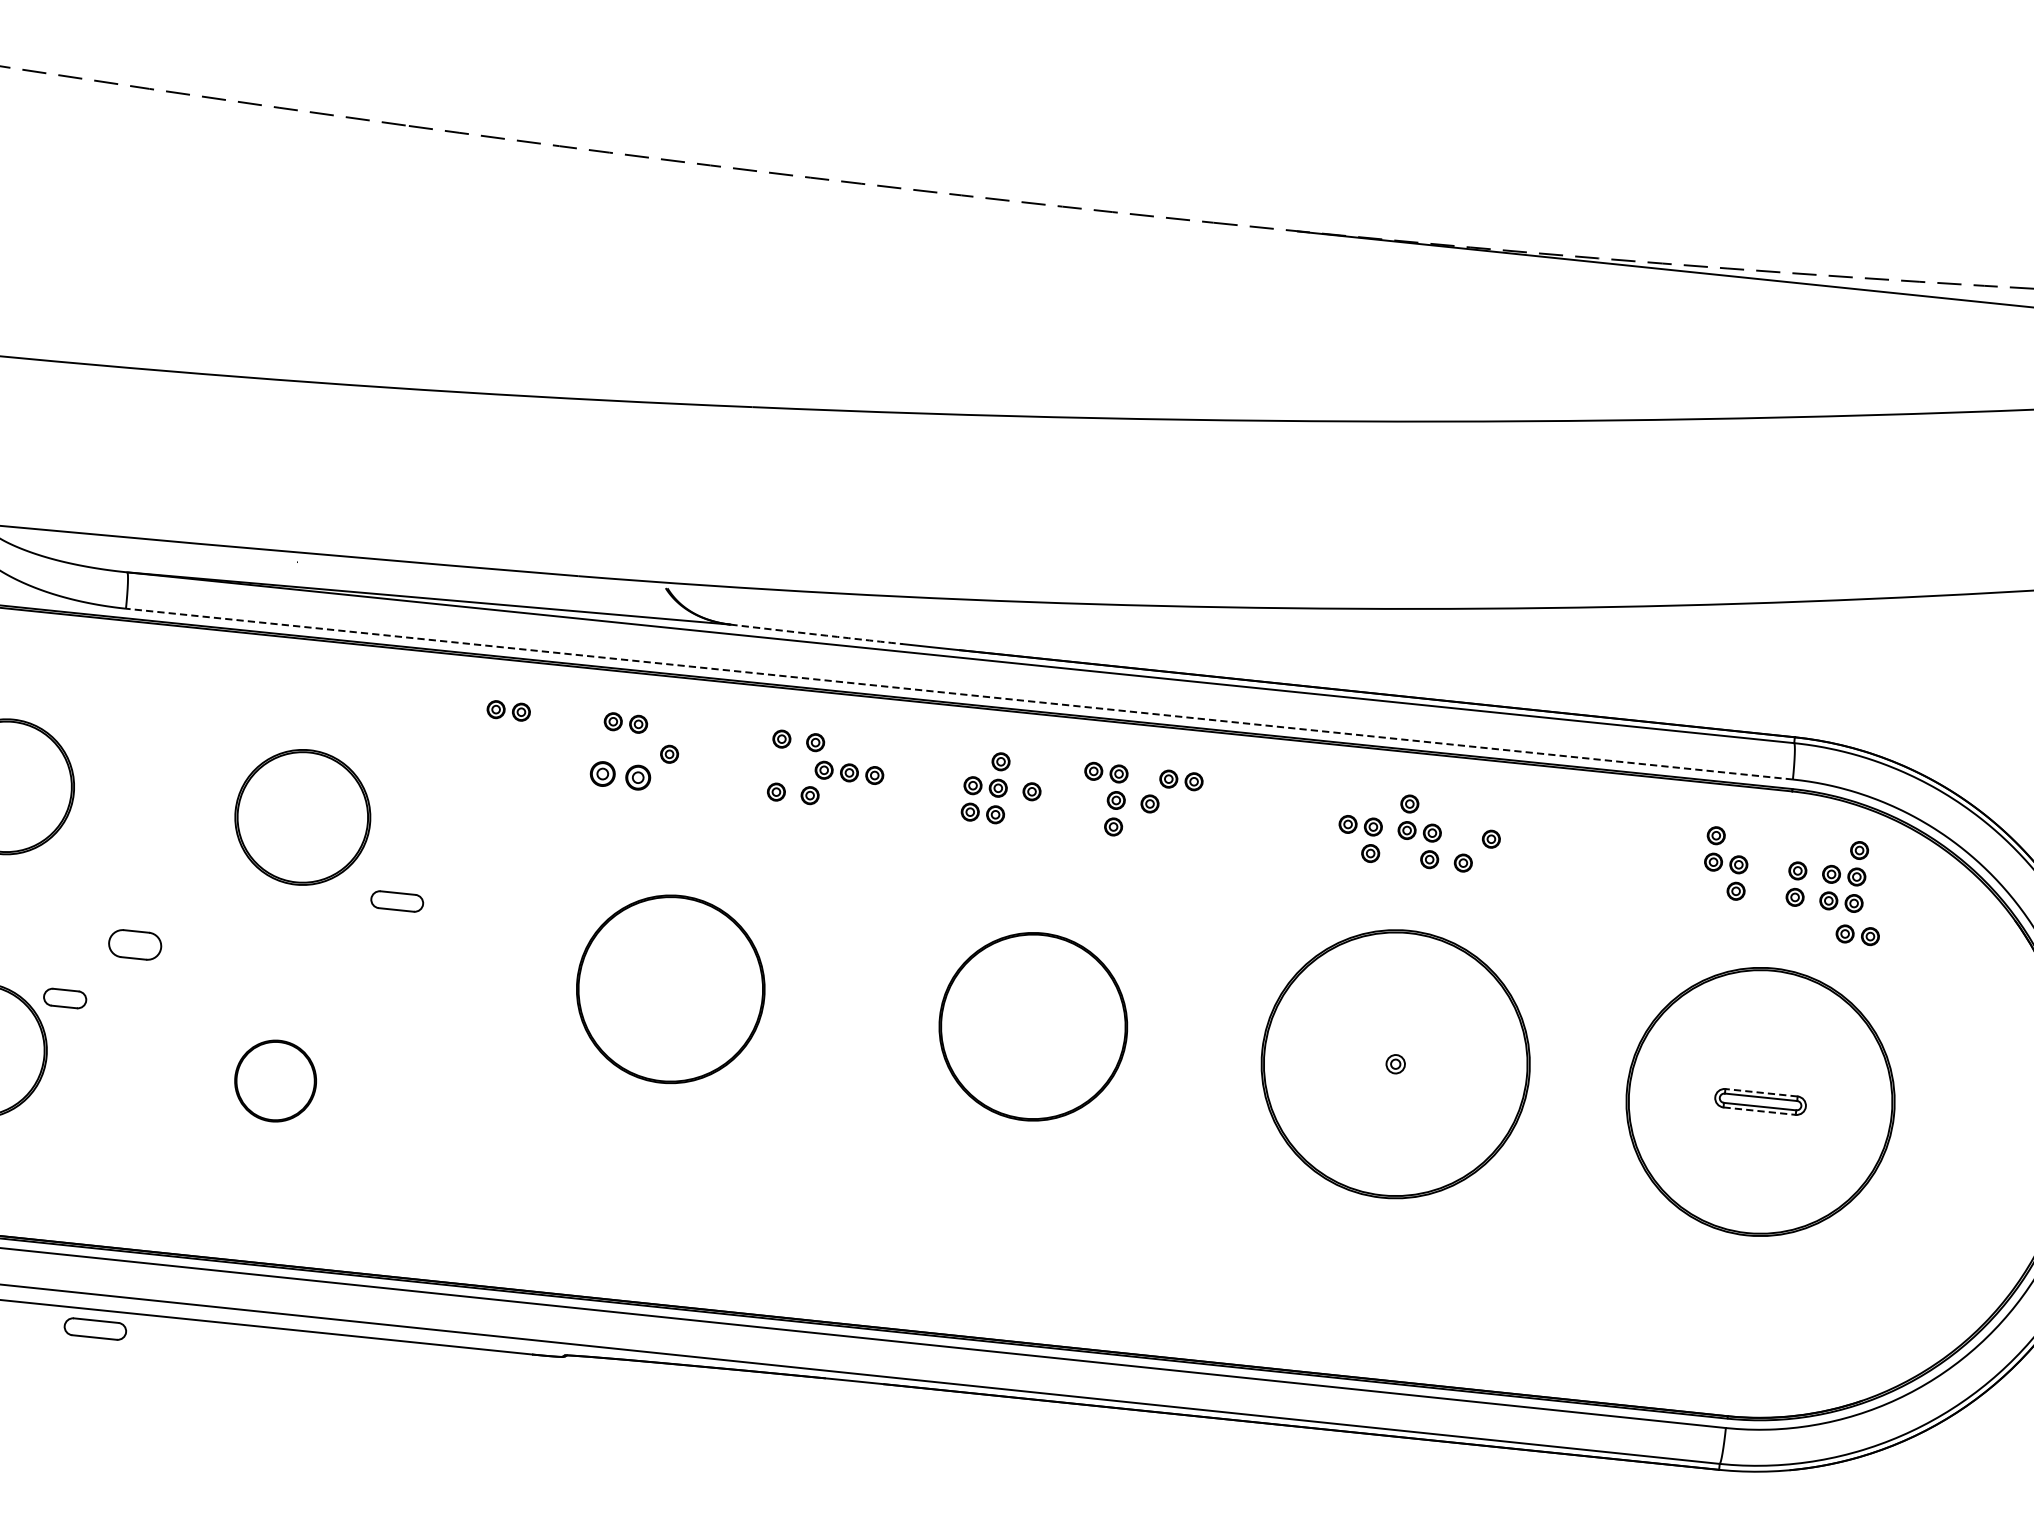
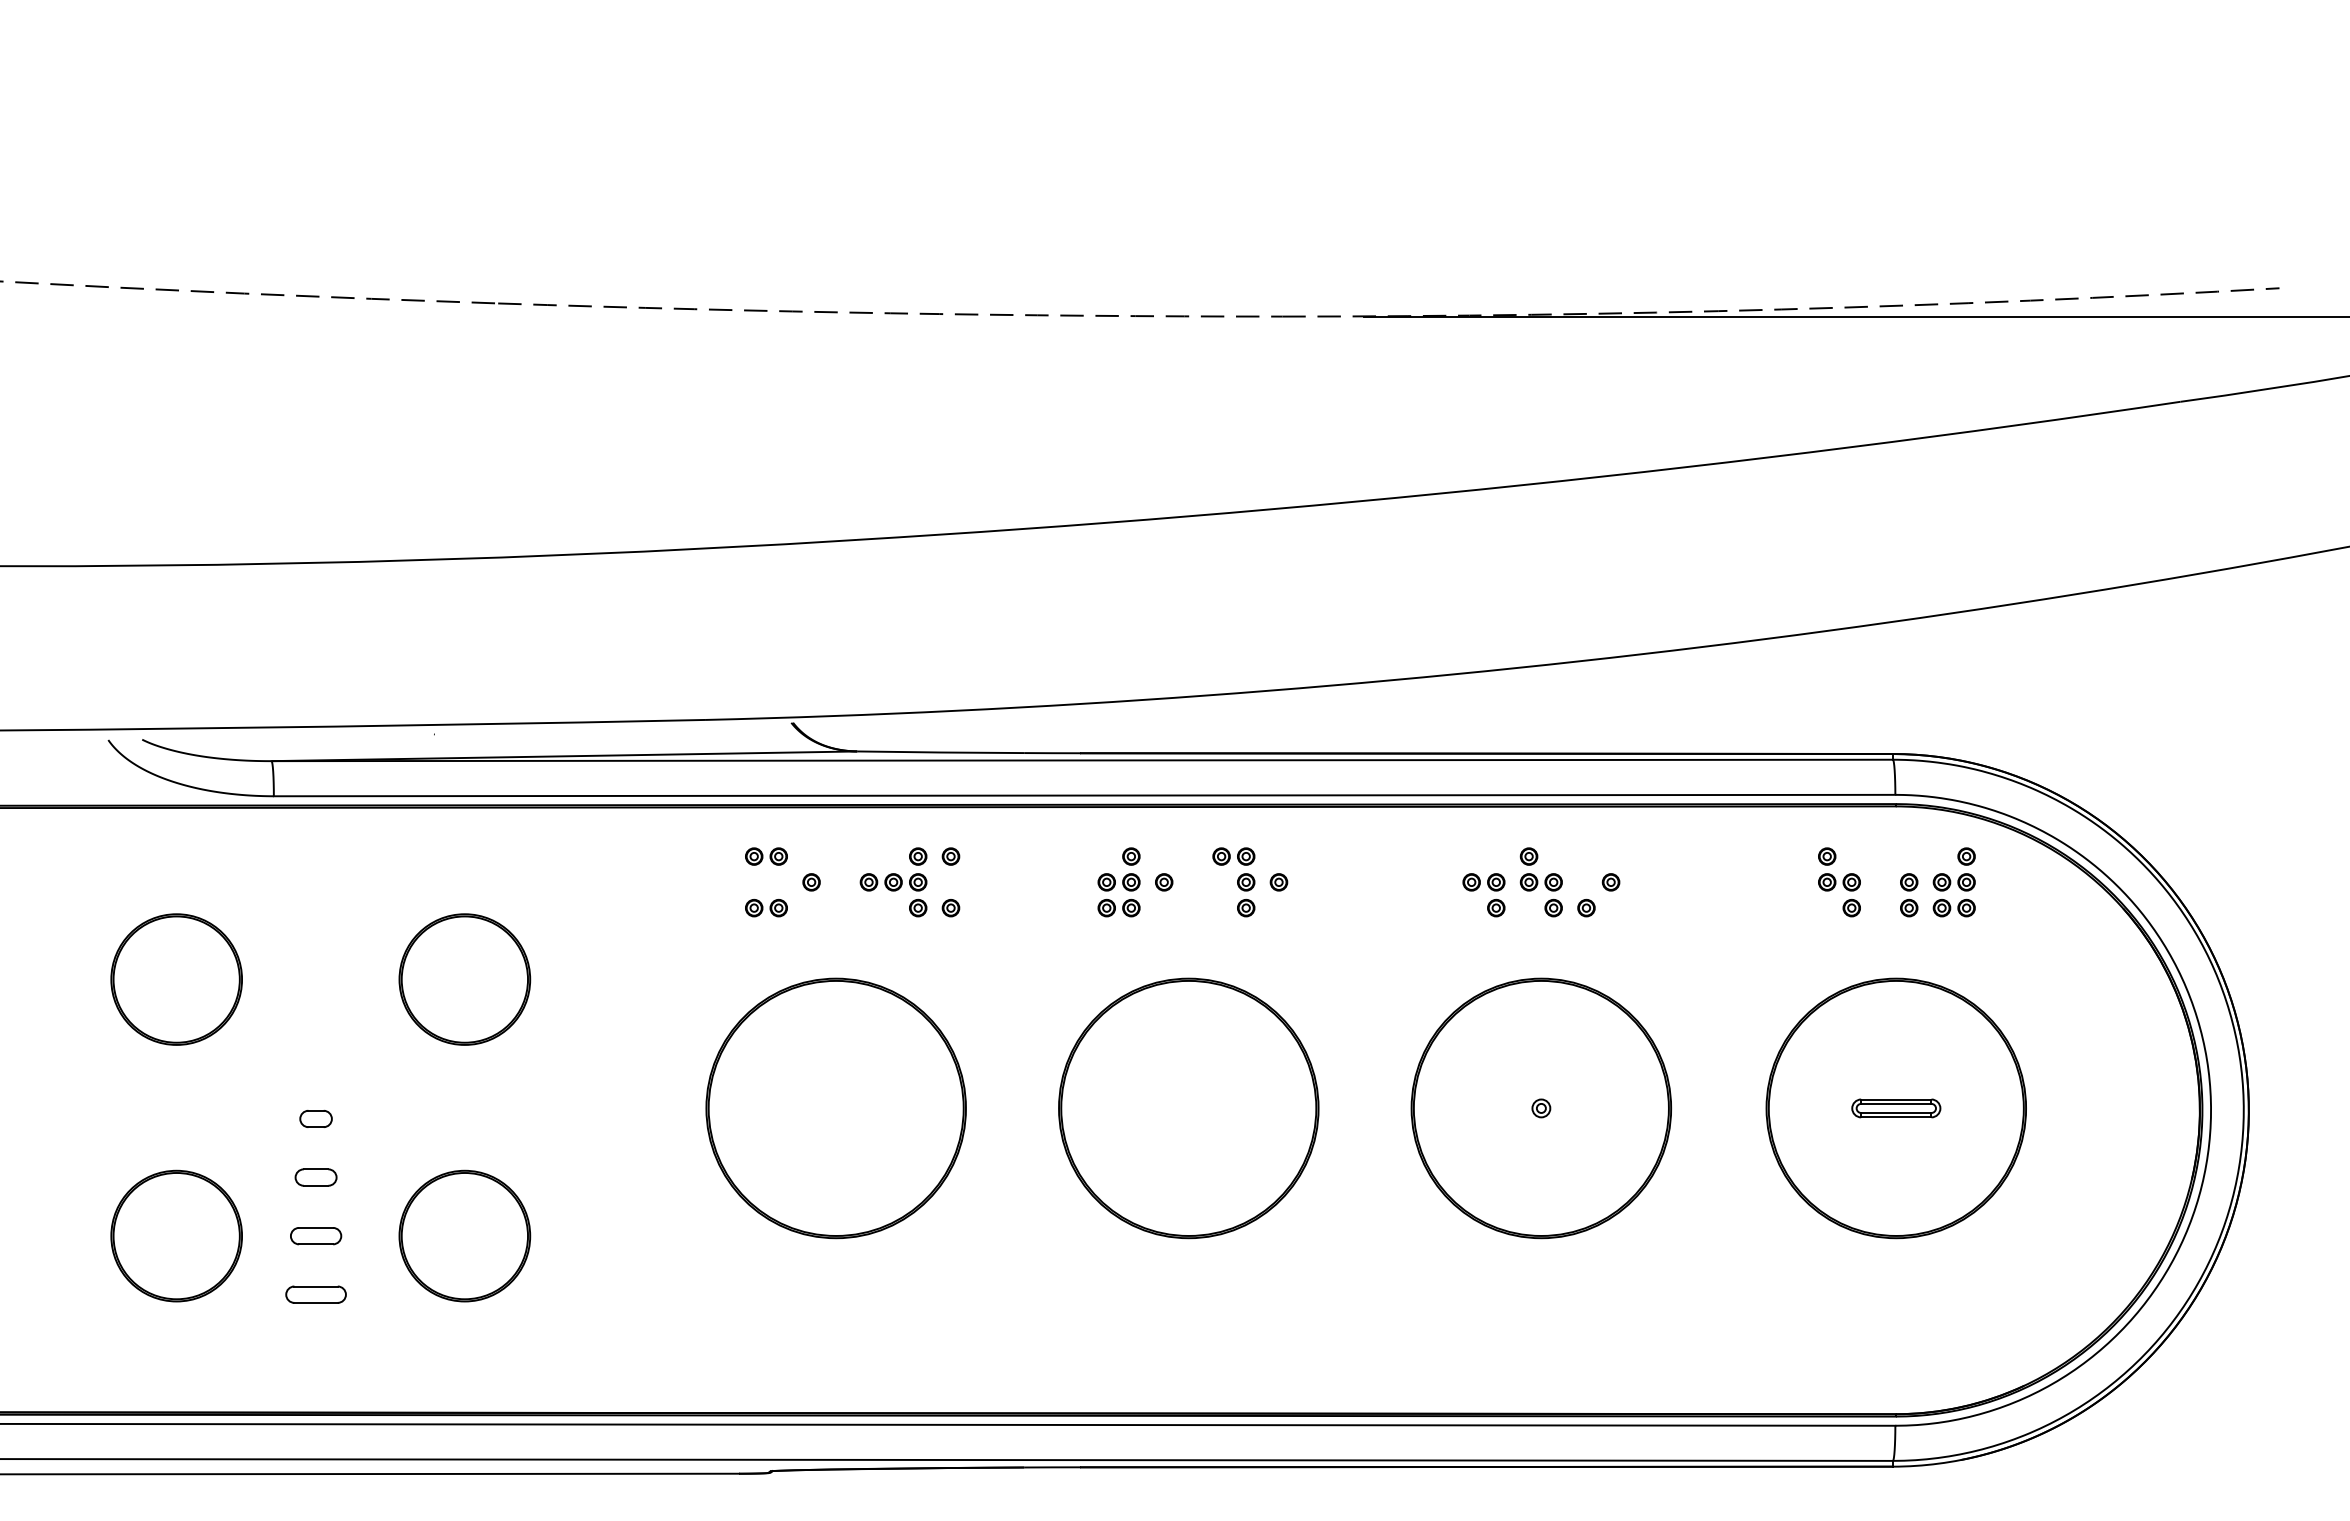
arc: (815, 634) -> (940, 752), dashed -> solid
line: (959, 694) -> (1084, 795), dashed -> solid
part: (508, 710) -> (652, 856), removed
part: (849, 773) -> (893, 882), moved
part: (620, 776) -> (766, 908), size x0.71
part: (1181, 780) -> (1306, 856), removed
part: (397, 901) -> (316, 1236), moved
part: (1856, 935) -> (1972, 938), removed
part: (134, 944) -> (315, 1118), size x0.62
part: (670, 989) -> (835, 1108), size x1.43
part: (64, 998) -> (315, 1177), moved
part: (1032, 1026) -> (1188, 1108), size x1.43
part: (275, 1080) -> (464, 1235), size x1.67
line: (1760, 1092) -> (1895, 1099), dashed -> solid
line: (1759, 1111) -> (1896, 1117), dashed -> solid
part: (94, 1328) -> (315, 1294), moved

